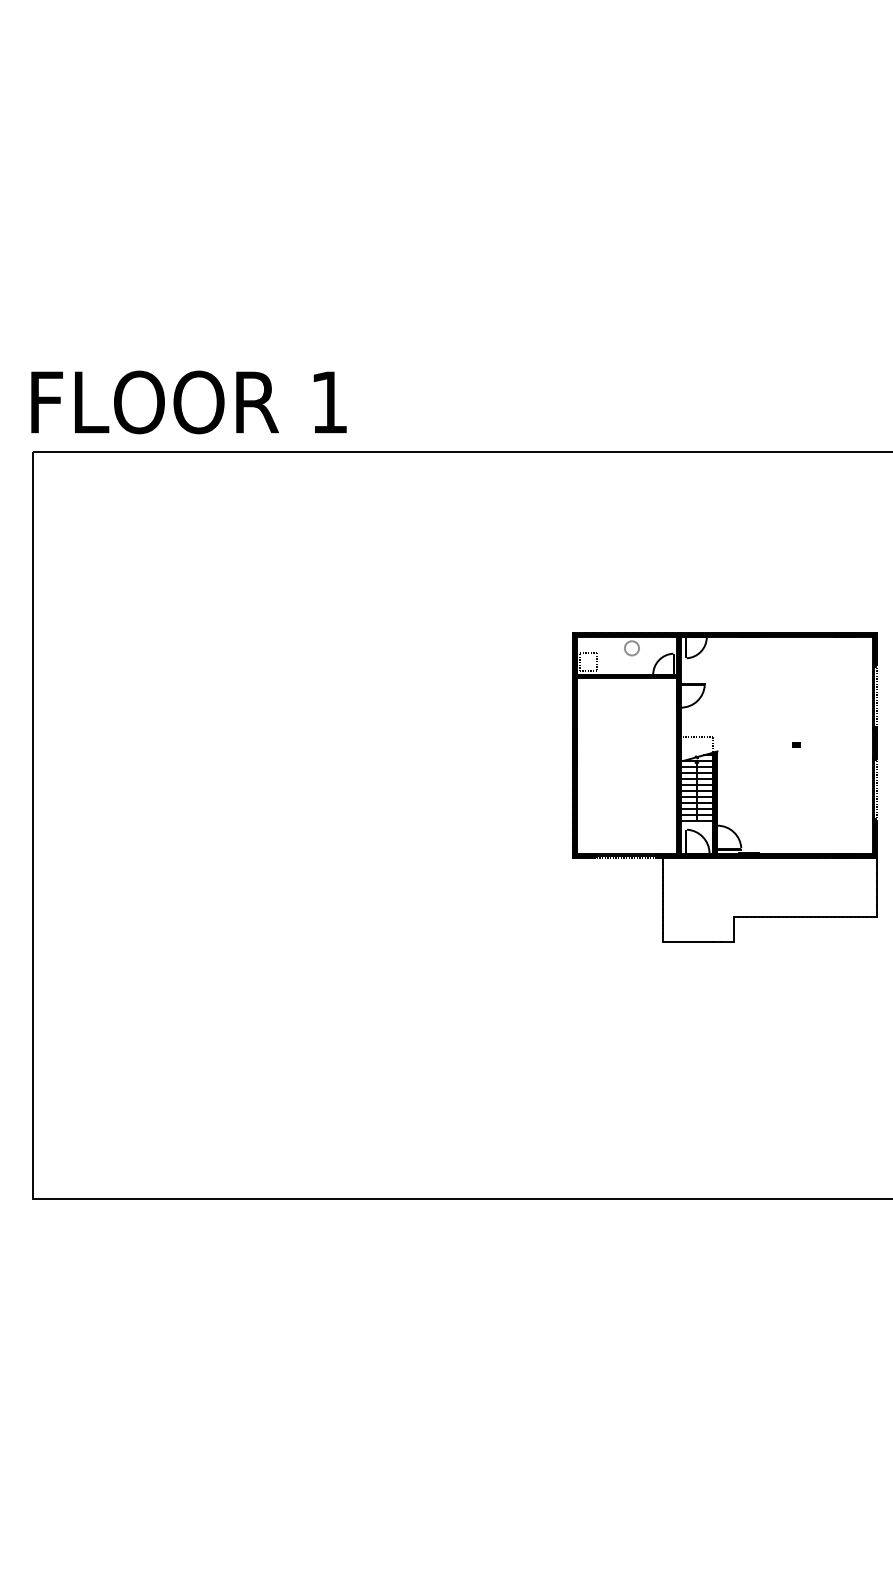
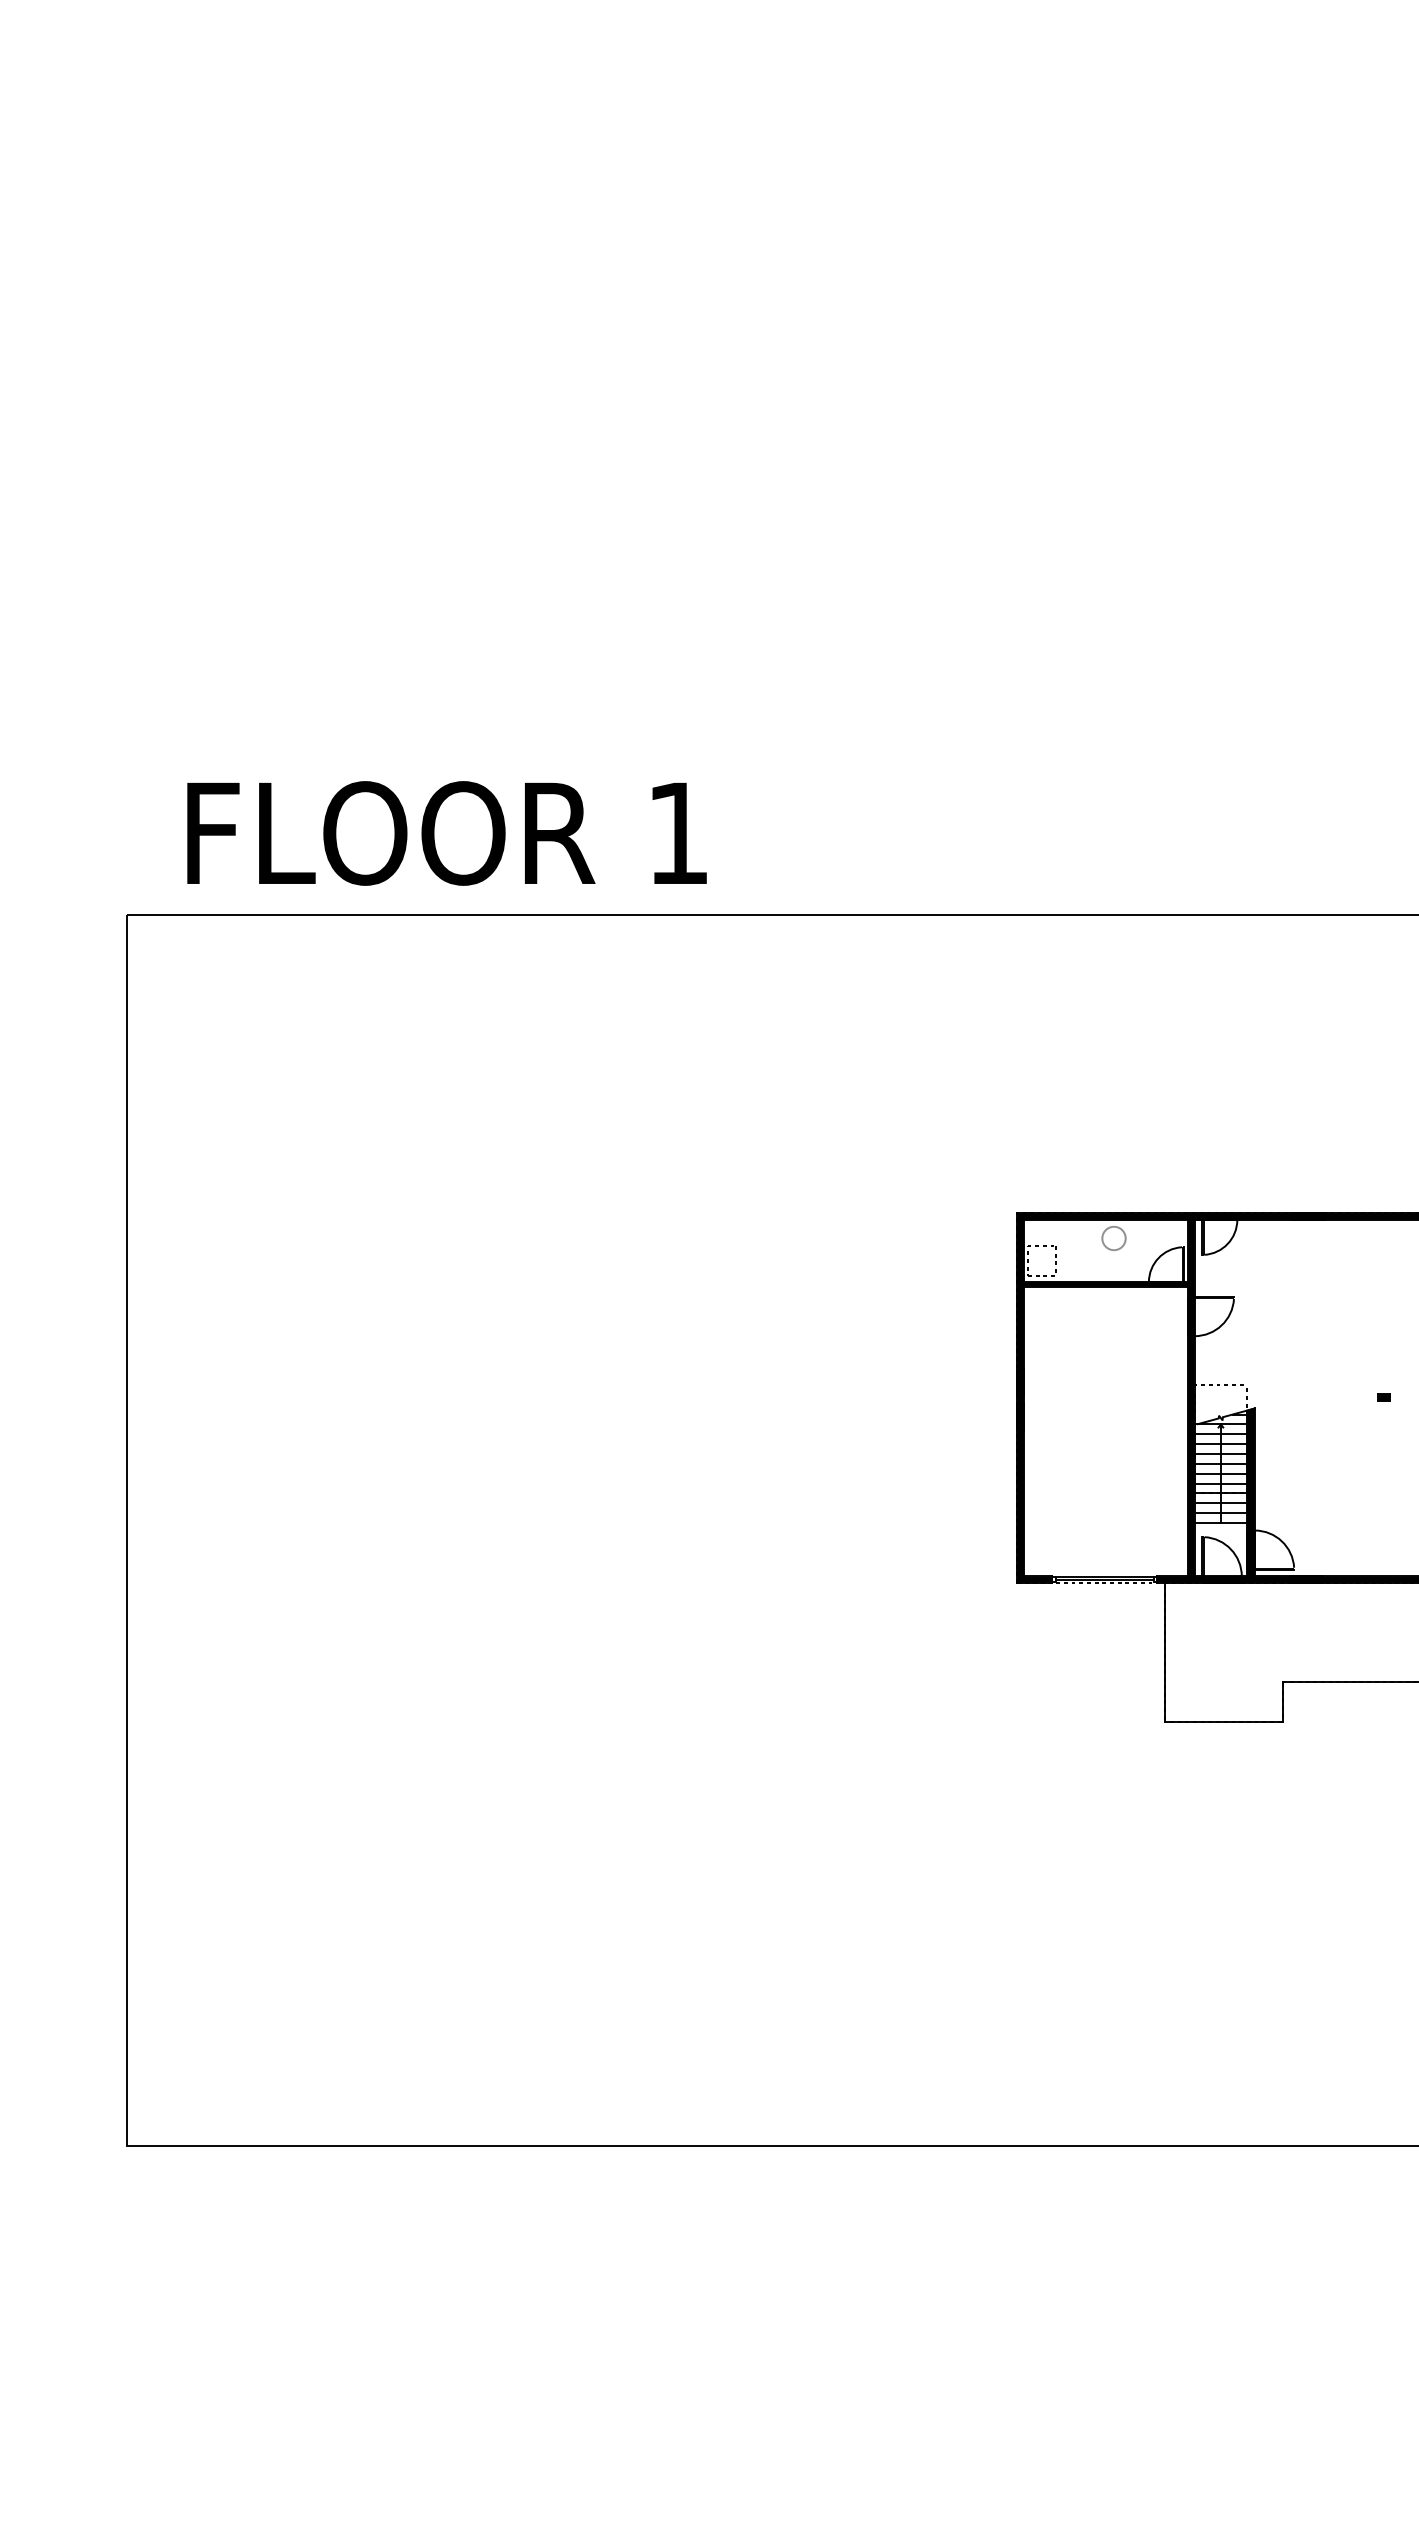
text: (188, 402) -> (446, 833), moved

